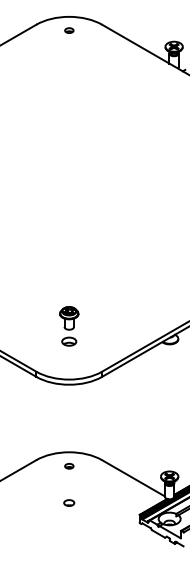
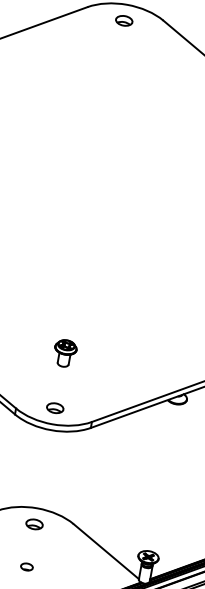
part: (69, 30) -> (124, 20), size x1.67
part: (69, 341) -> (55, 408), moved
part: (69, 466) -> (34, 524), size x1.67

